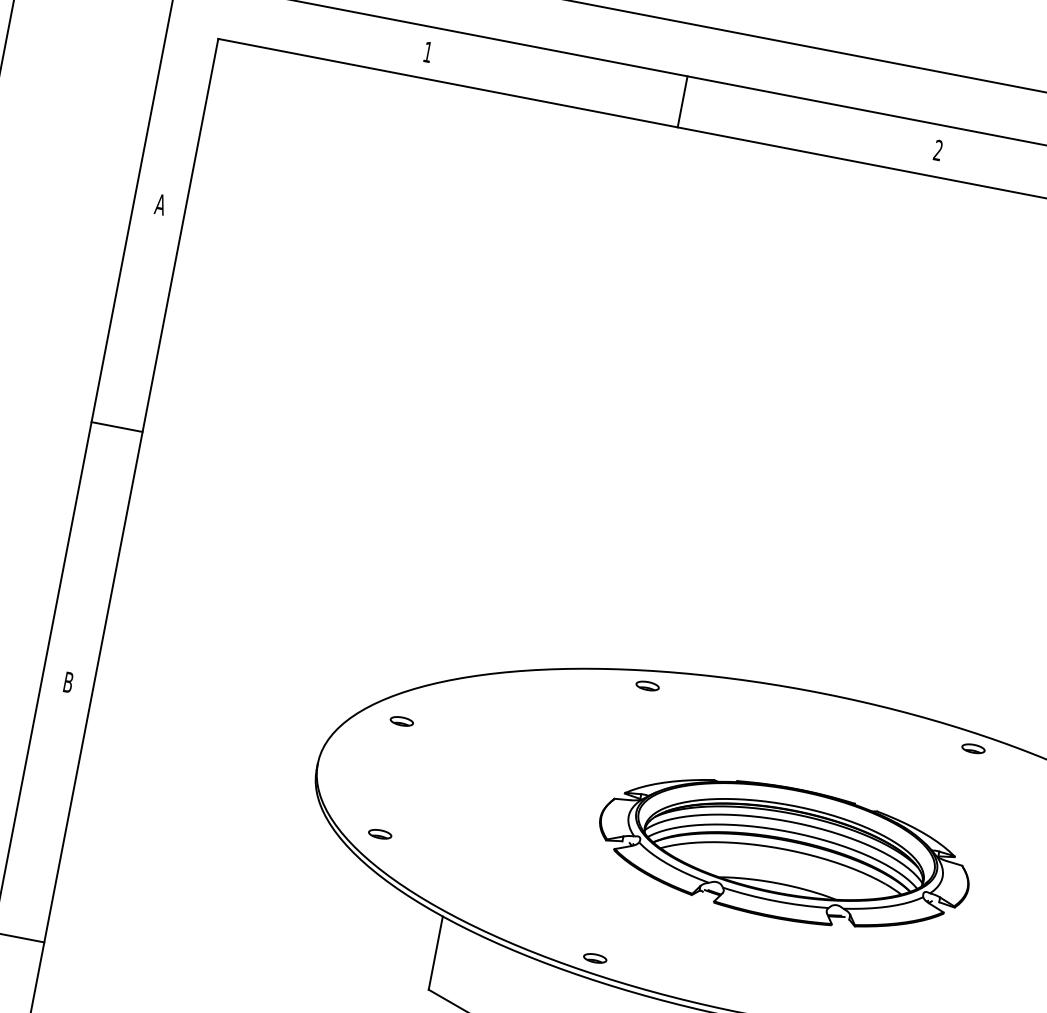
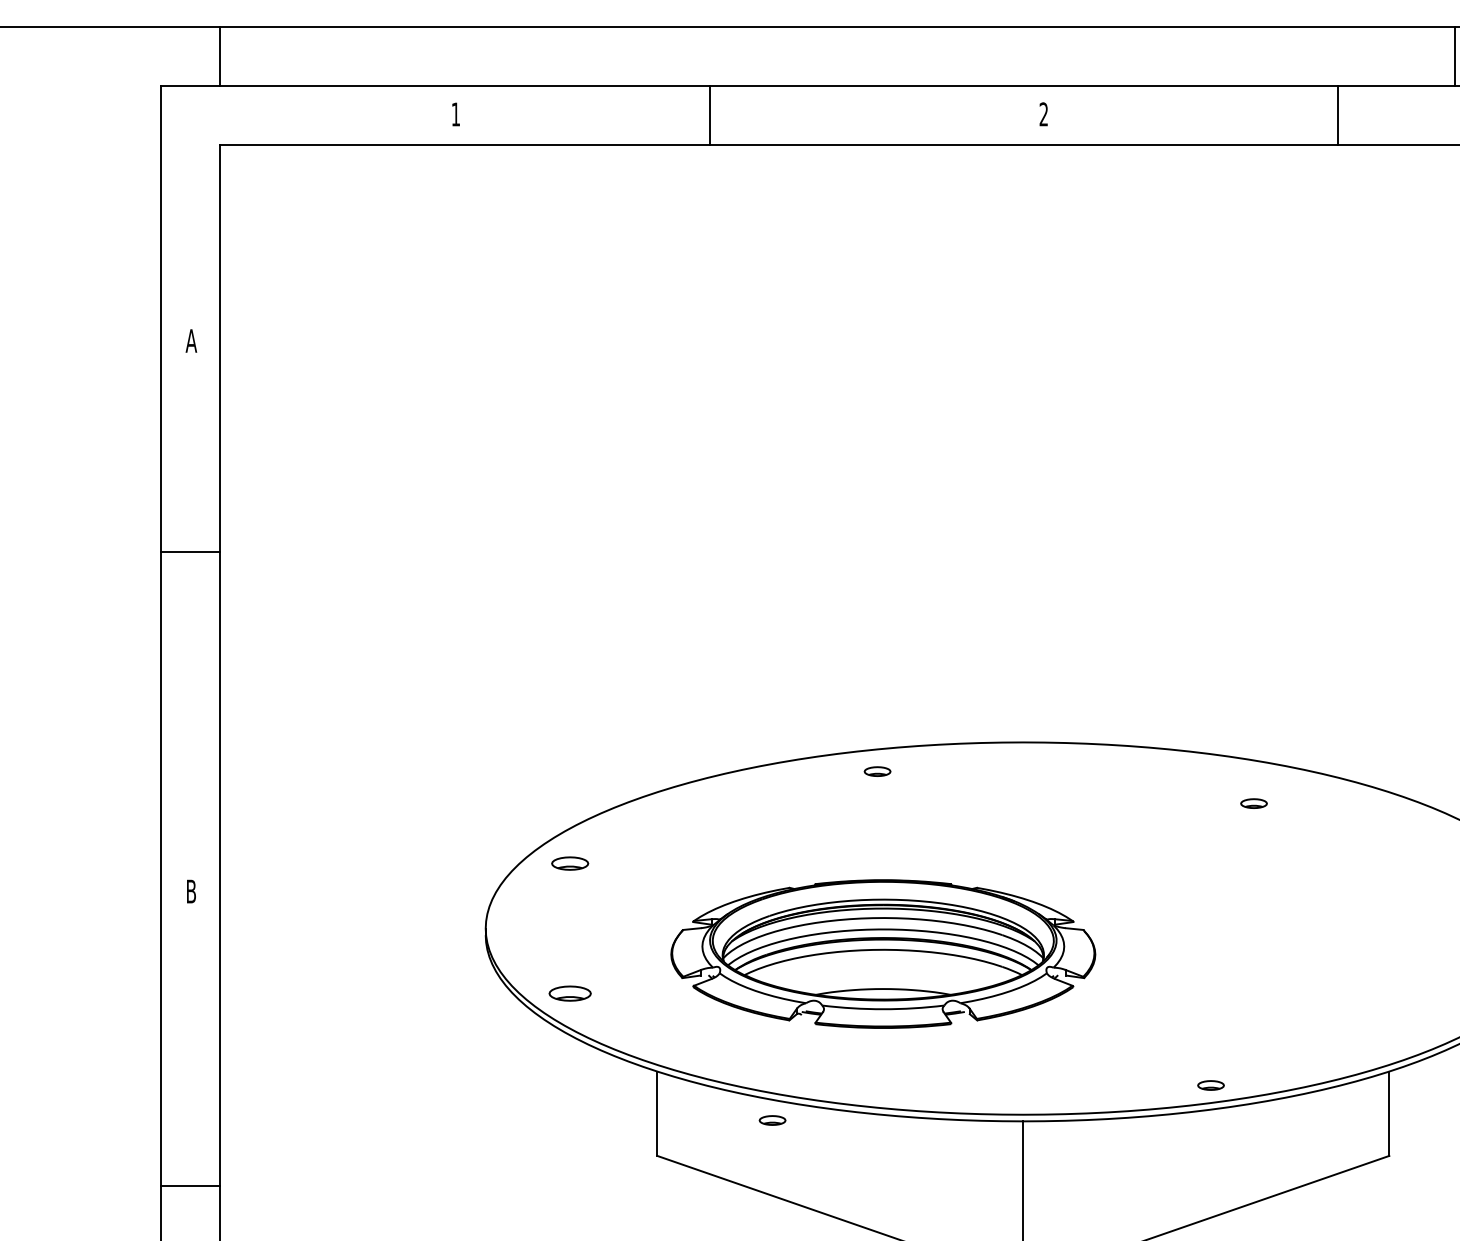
line: (682, 101) -> (710, 114), moved
line: (116, 427) -> (190, 552), moved
part: (647, 685) -> (877, 771), moved
part: (401, 721) -> (569, 863), size x1.4
part: (973, 748) -> (1253, 803), moved
part: (379, 834) -> (569, 993), size x1.6
part: (784, 852) -> (883, 953), moved
part: (595, 958) -> (772, 1120), moved

